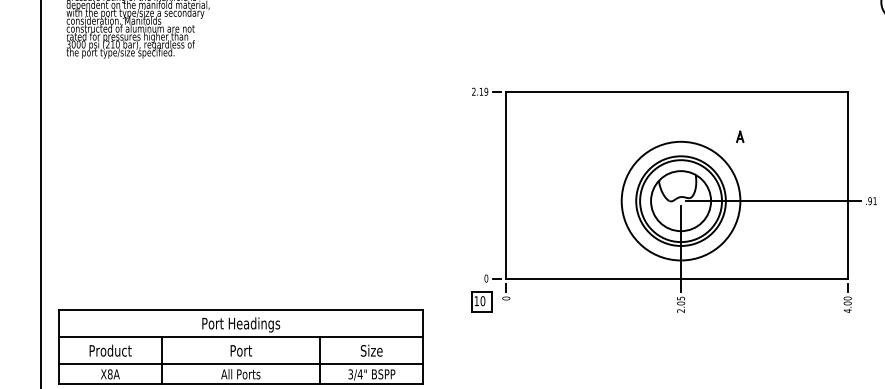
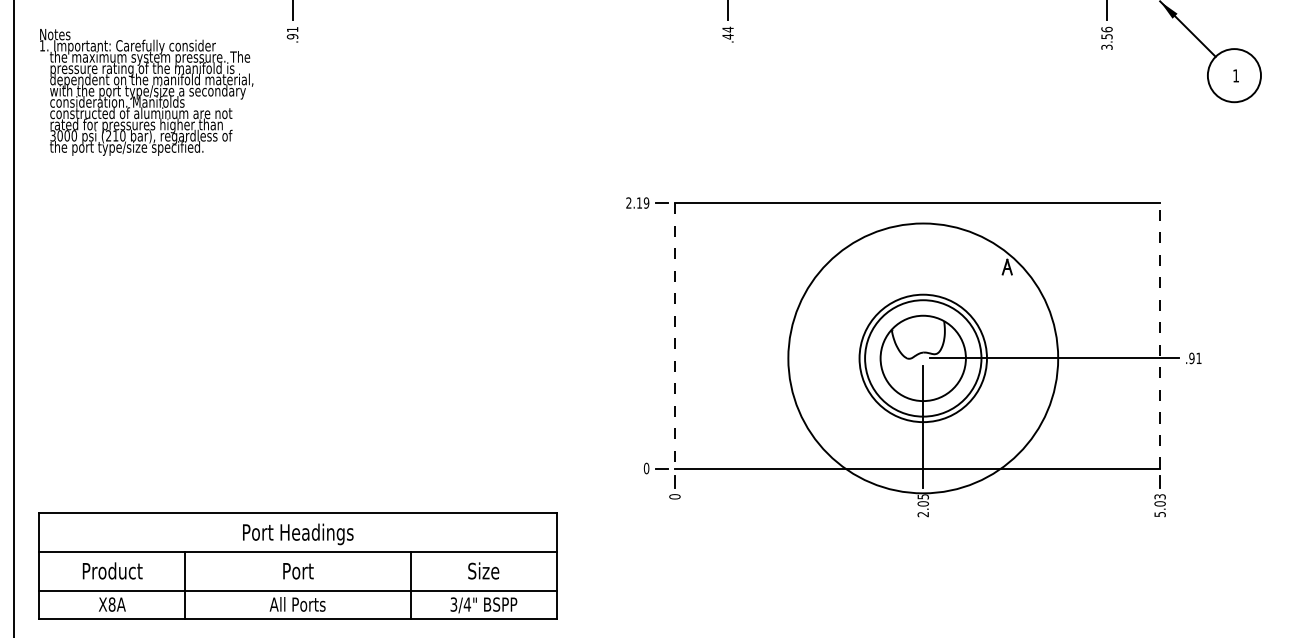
line: (505, 185) -> (674, 335), solid -> dashed
line: (847, 185) -> (1160, 335), solid -> dashed
circle: (680, 201) -> (922, 358), size x1.6
part: (481, 301) -> (639, 501), removed
text: (847, 304) -> (1159, 505), 4.00 -> 5.03

